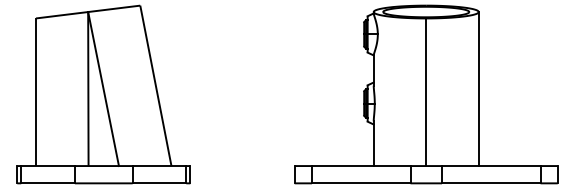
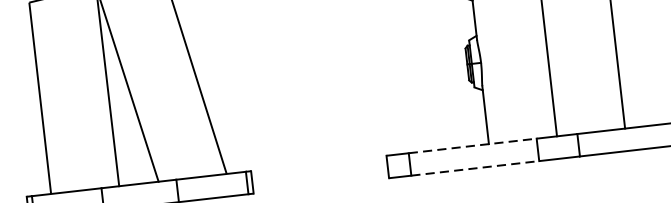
line: (361, 166) -> (473, 146), solid -> dashed
line: (361, 183) -> (475, 168), solid -> dashed

